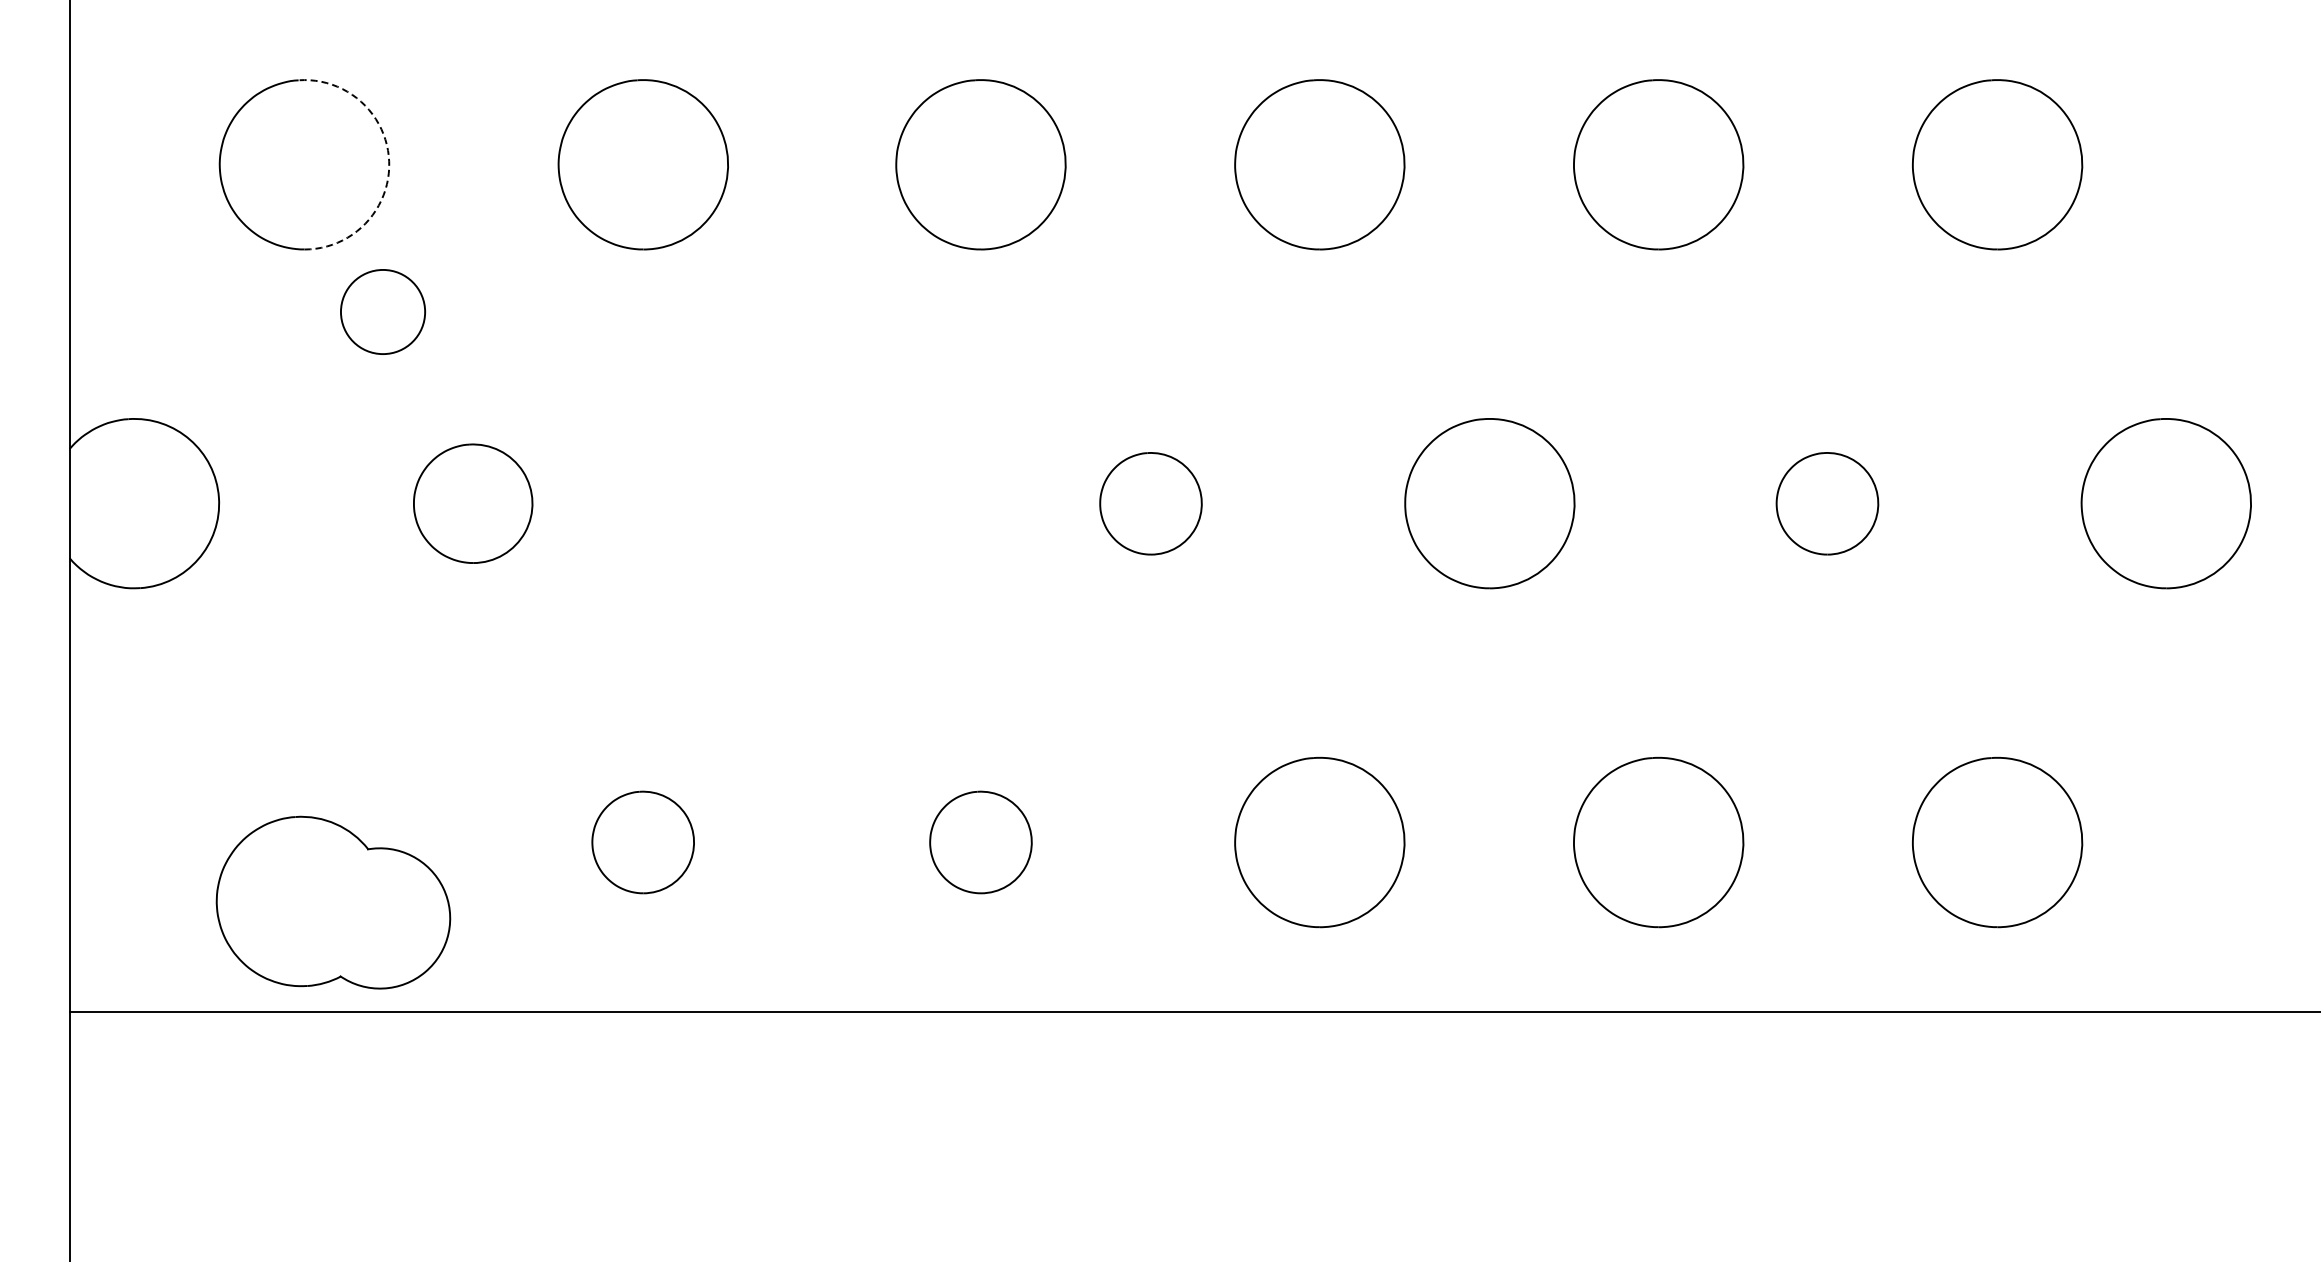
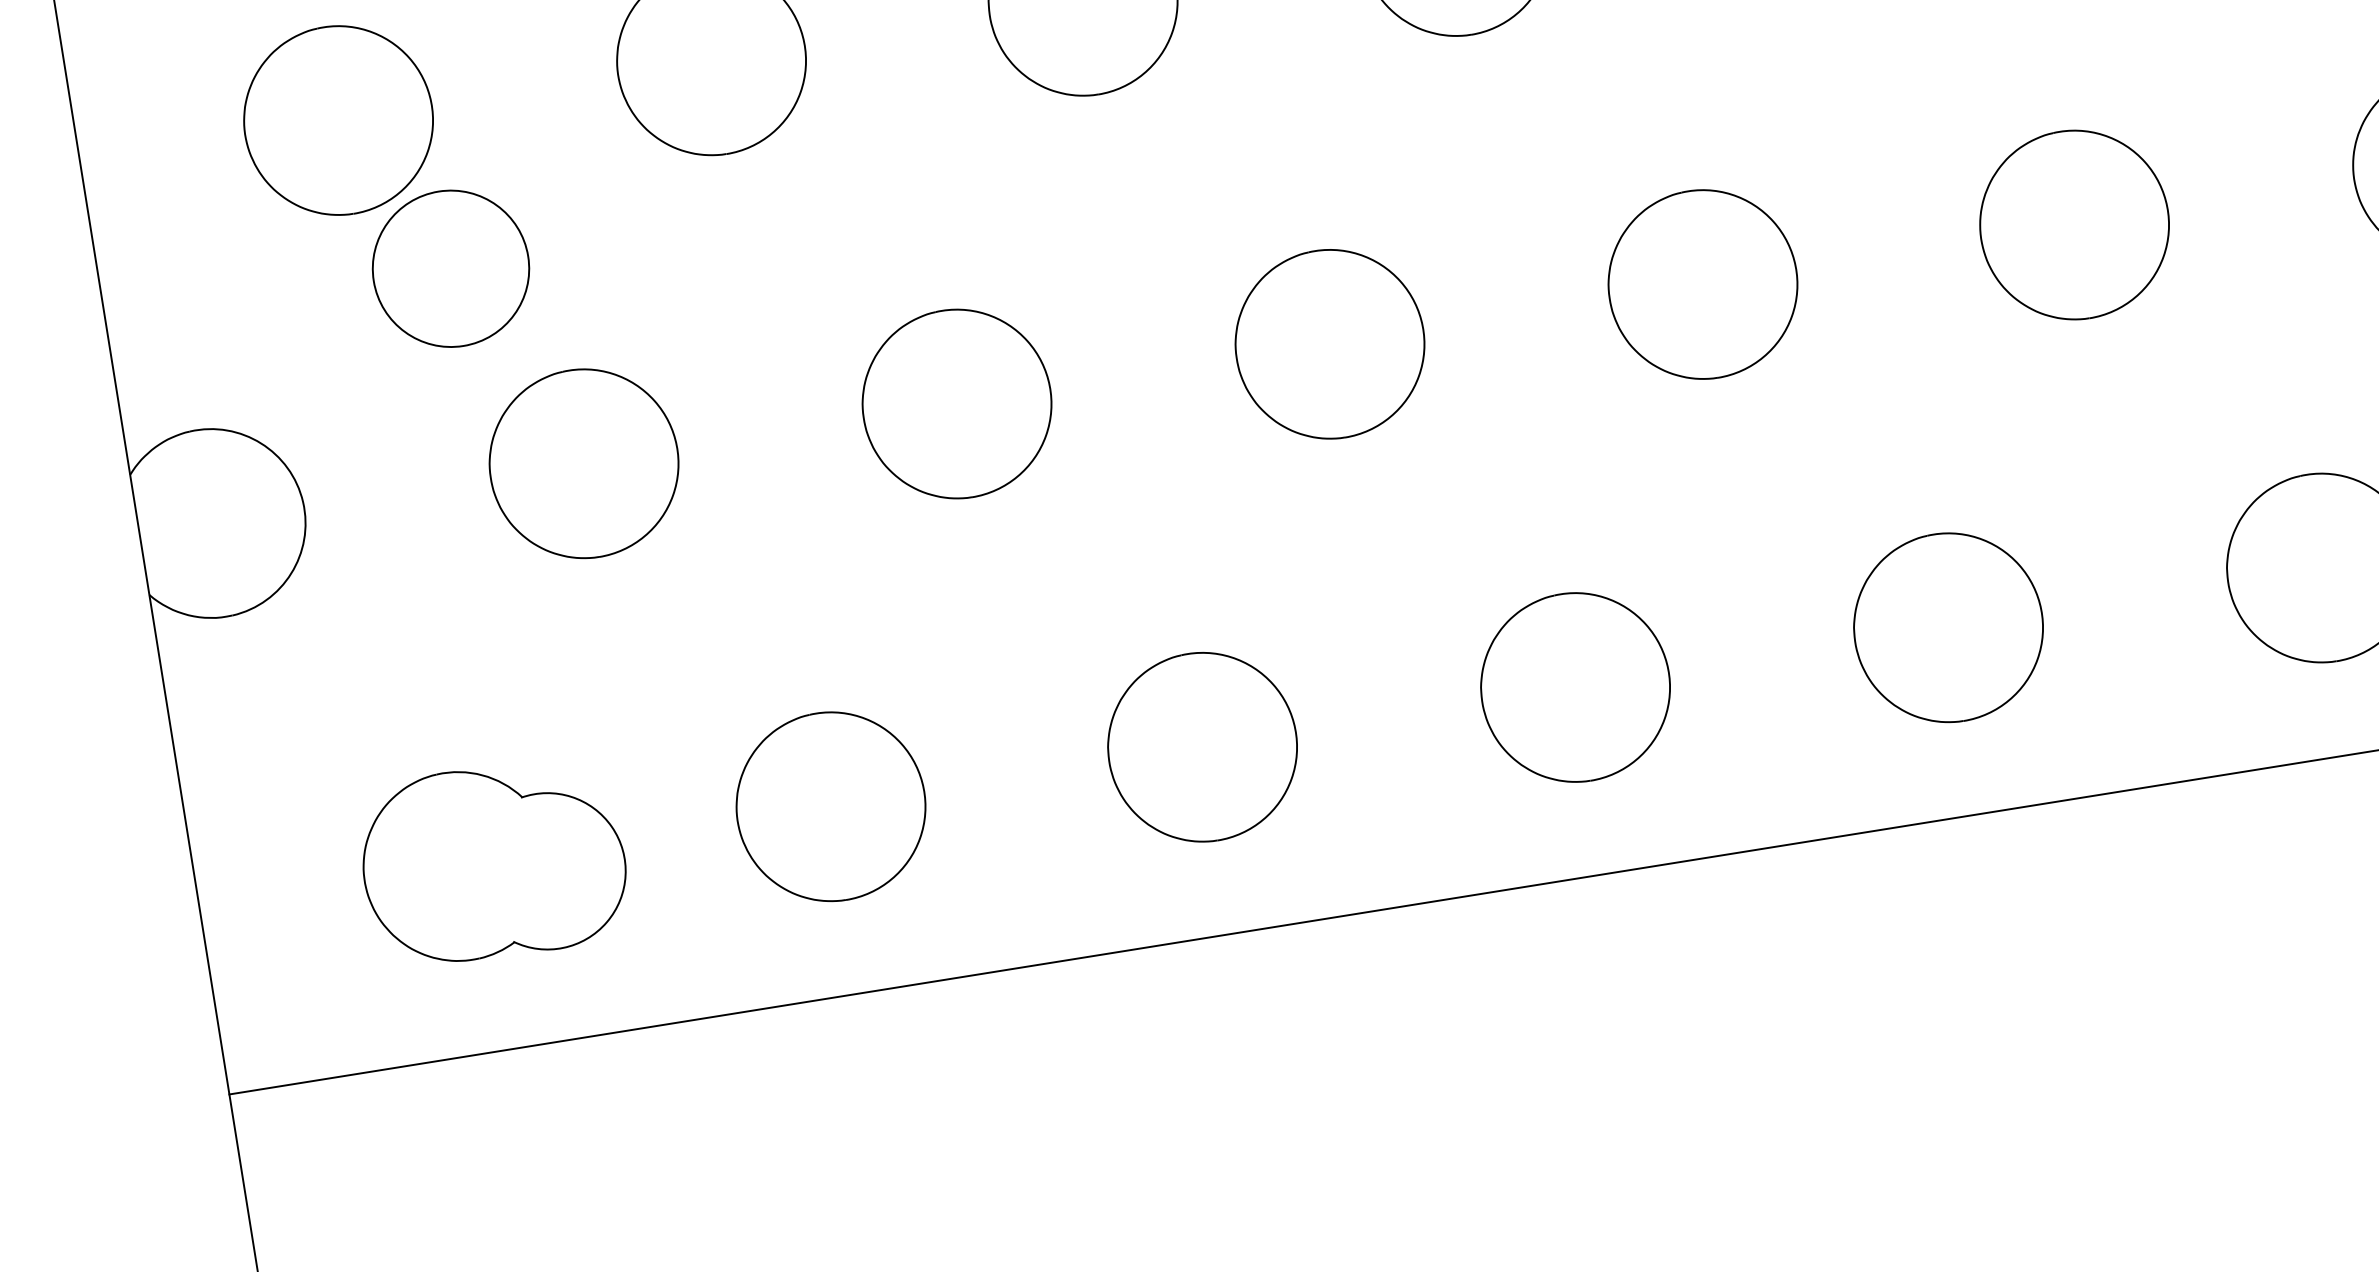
arc: (389, 161) -> (431, 101), dashed -> solid
circle: (382, 311) -> (450, 268), size x1.67
part: (472, 503) -> (583, 463), size x1.43
part: (811, 503) -> (956, 404), added
part: (1150, 503) -> (1329, 344), size x1.67
part: (1827, 503) -> (2074, 224), size x1.67
part: (642, 842) -> (830, 806), size x1.67
part: (980, 842) -> (1202, 747), size x1.67
part: (333, 902) -> (493, 861), moved

